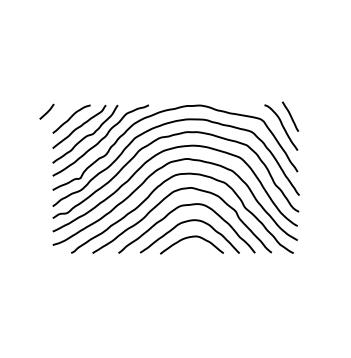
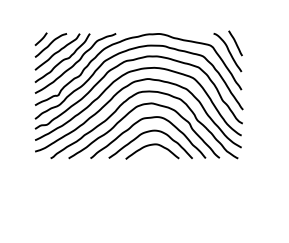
line: (46, 111) -> (40, 38), moved

